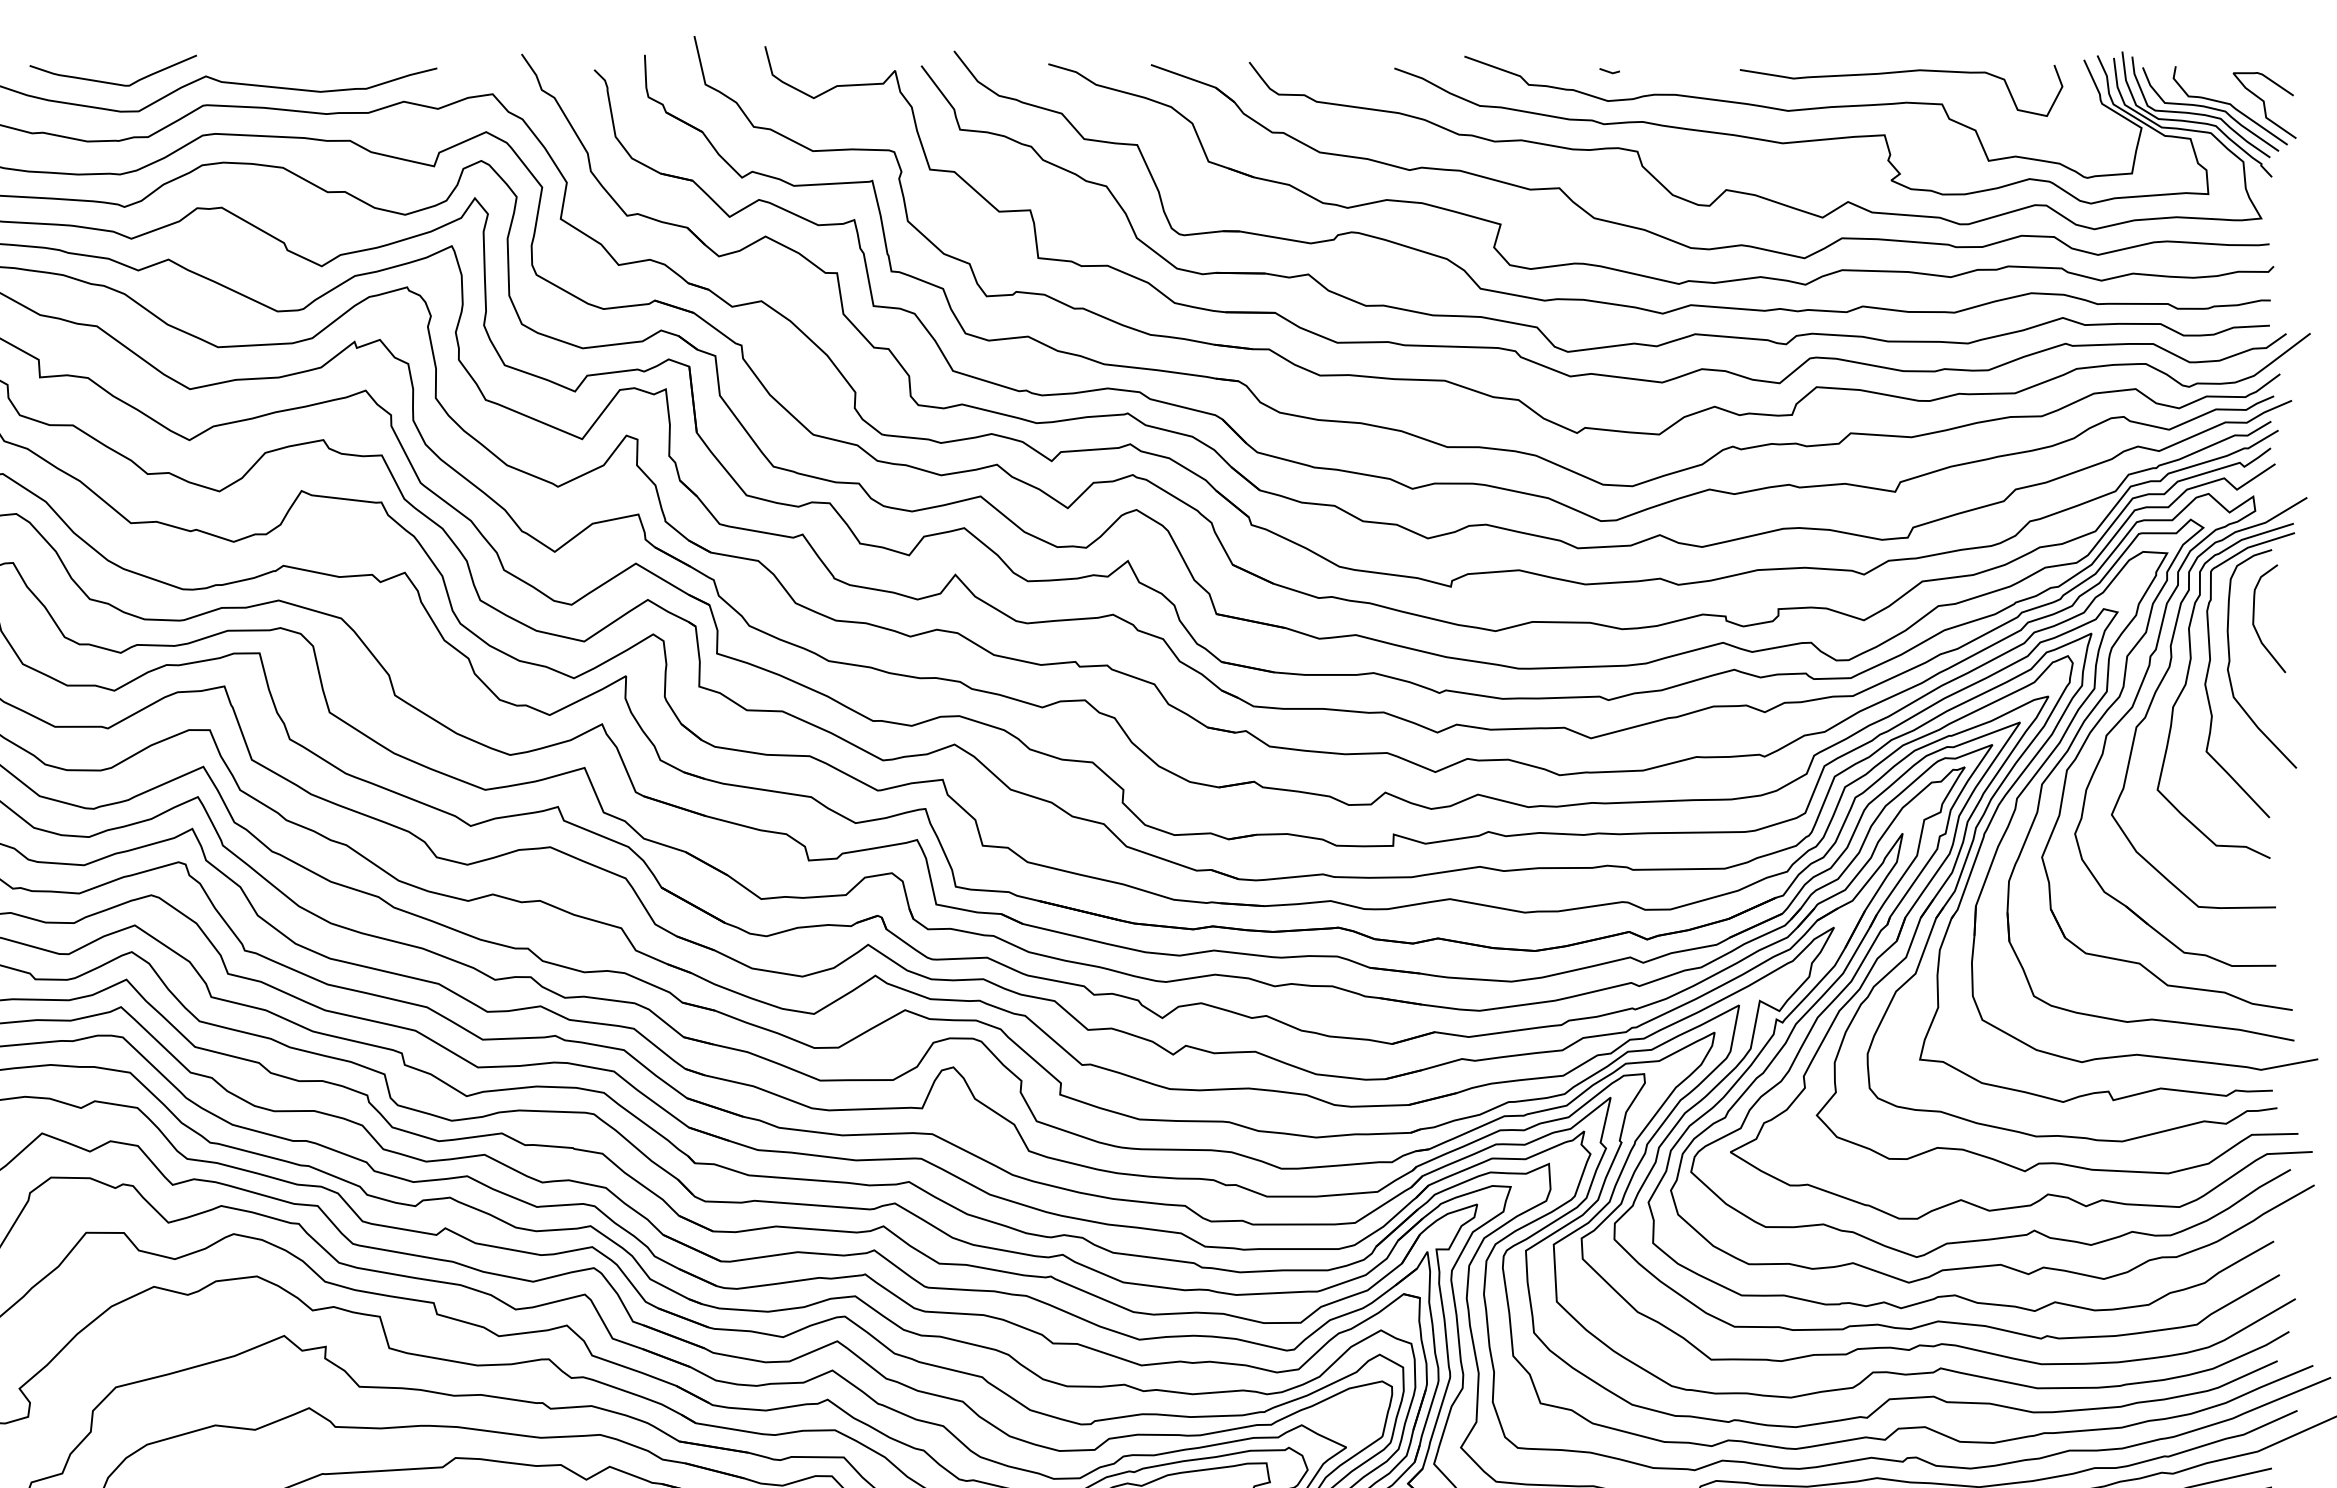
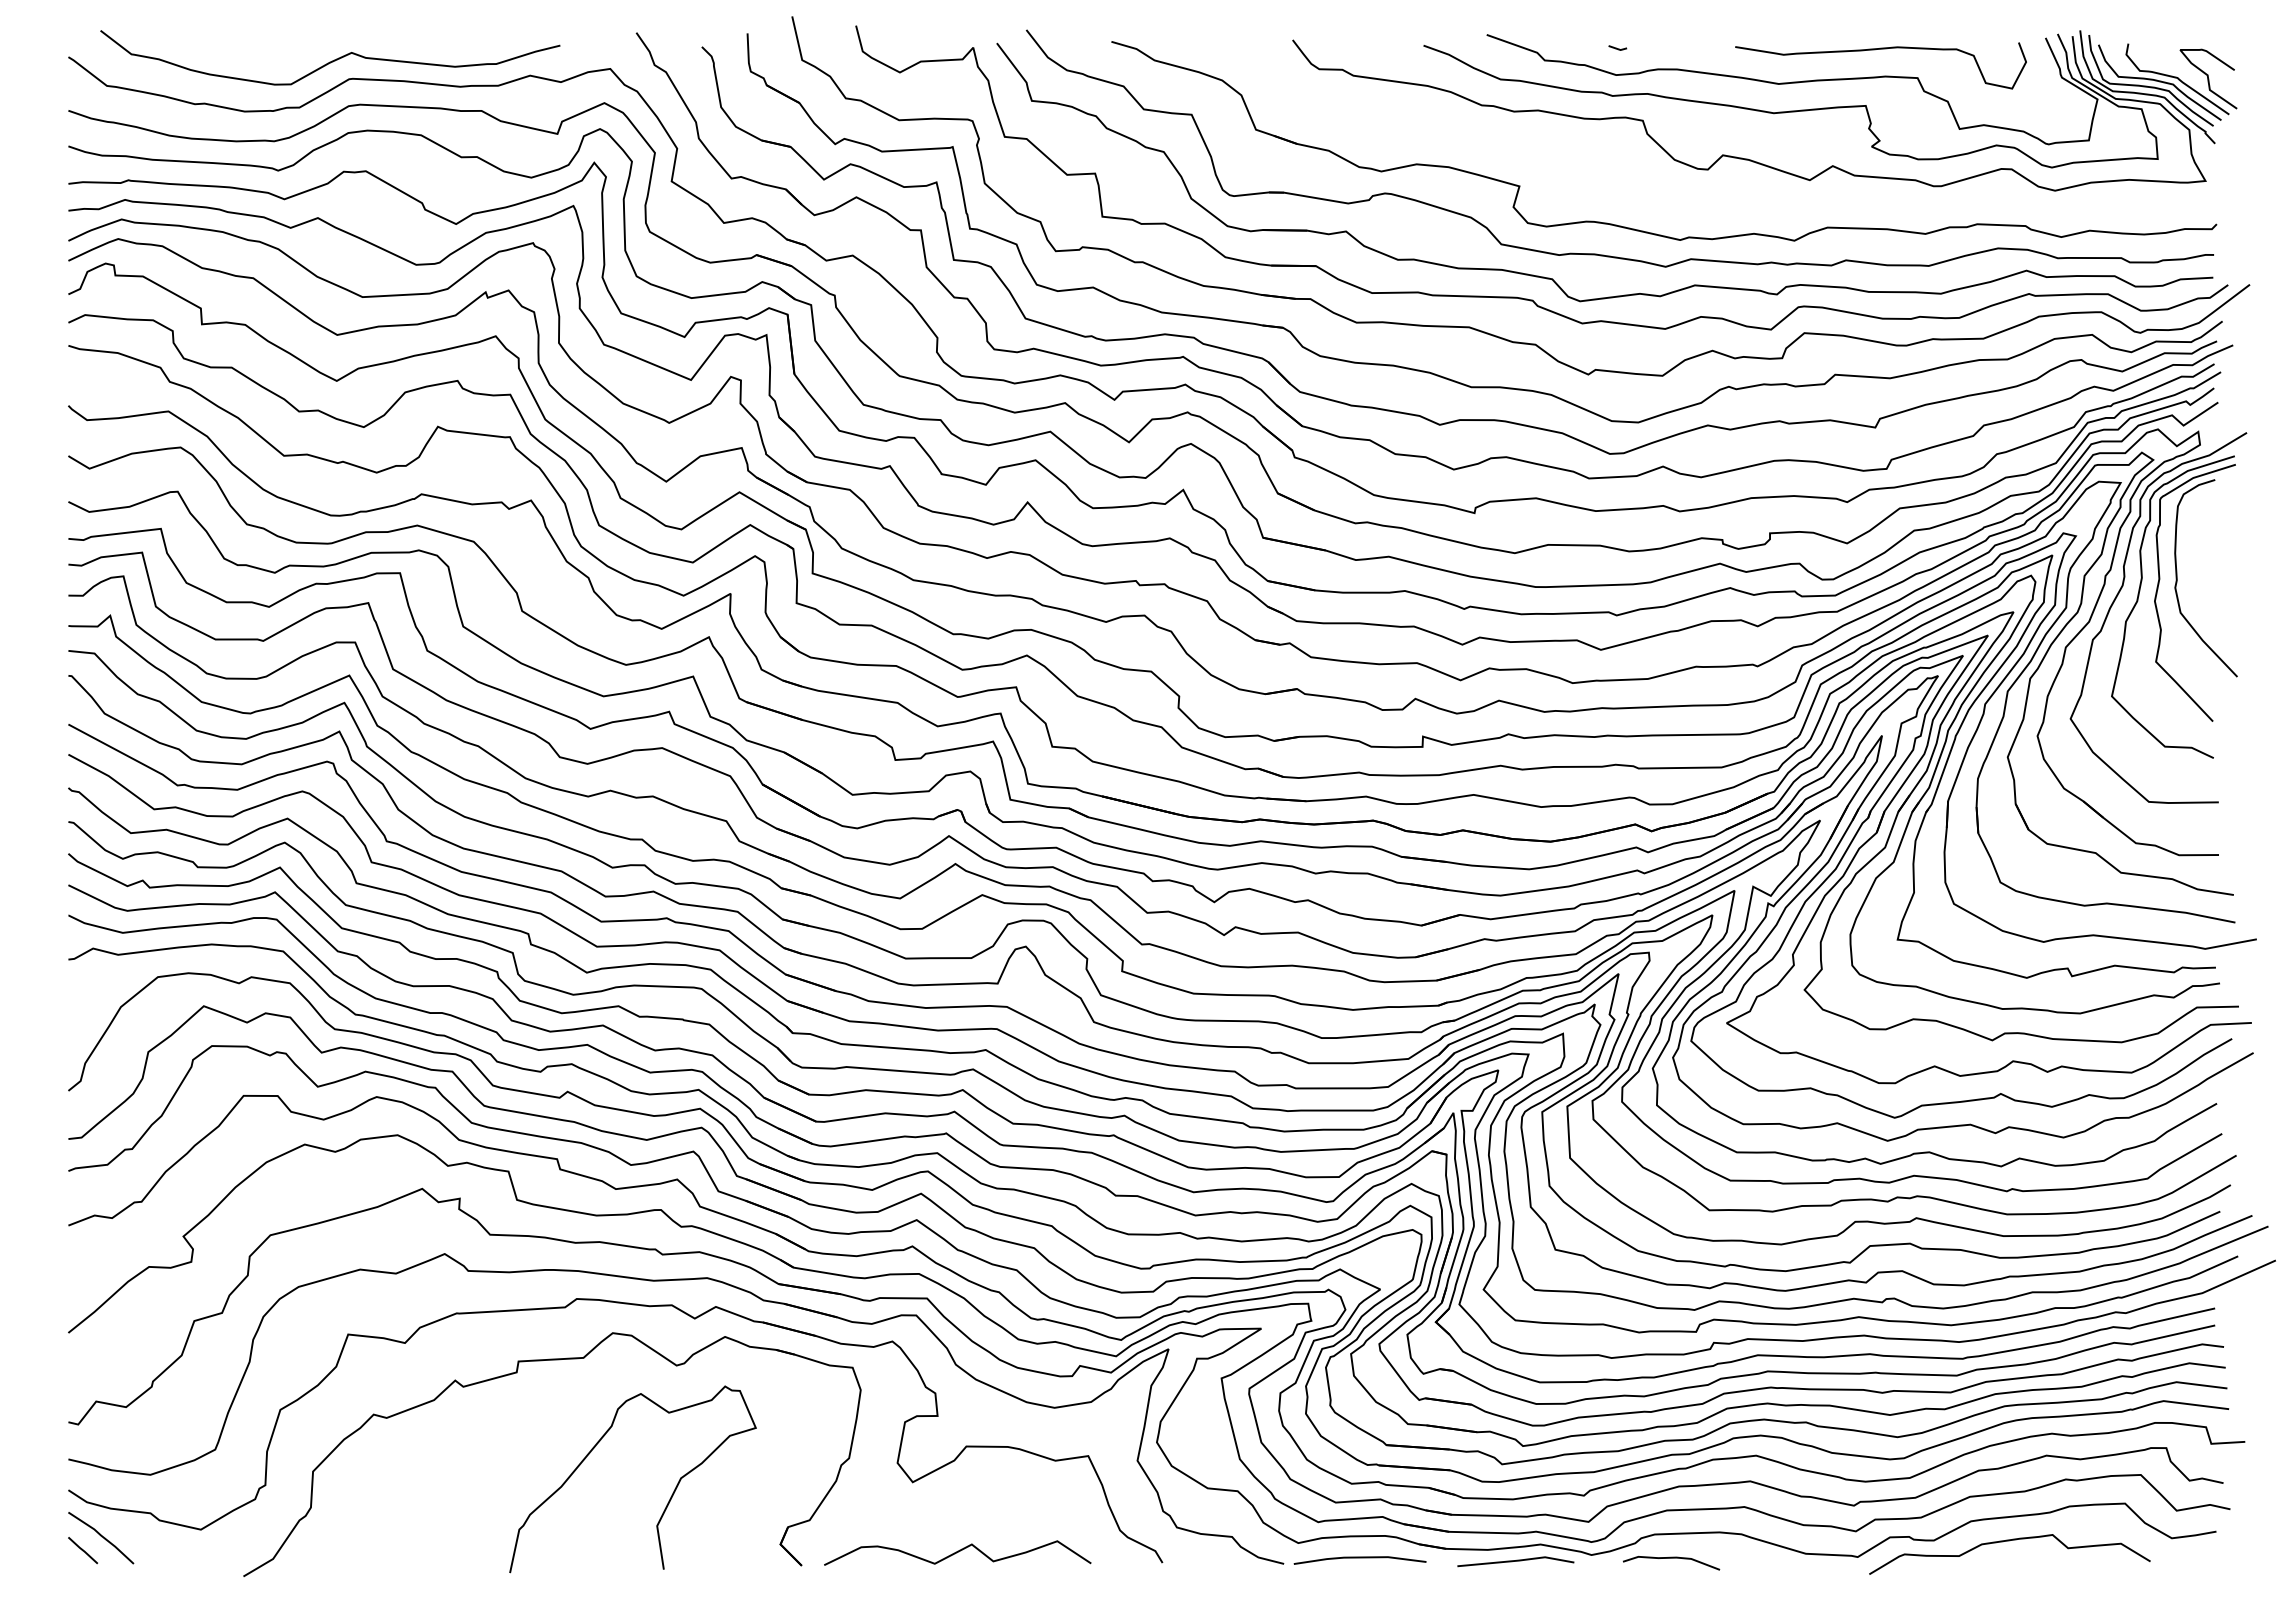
curve: (108, 81) -> (263, 57), removed
part: (1718, 246) -> (1715, 206), removed
curve: (2254, 619) -> (2199, 542), removed

